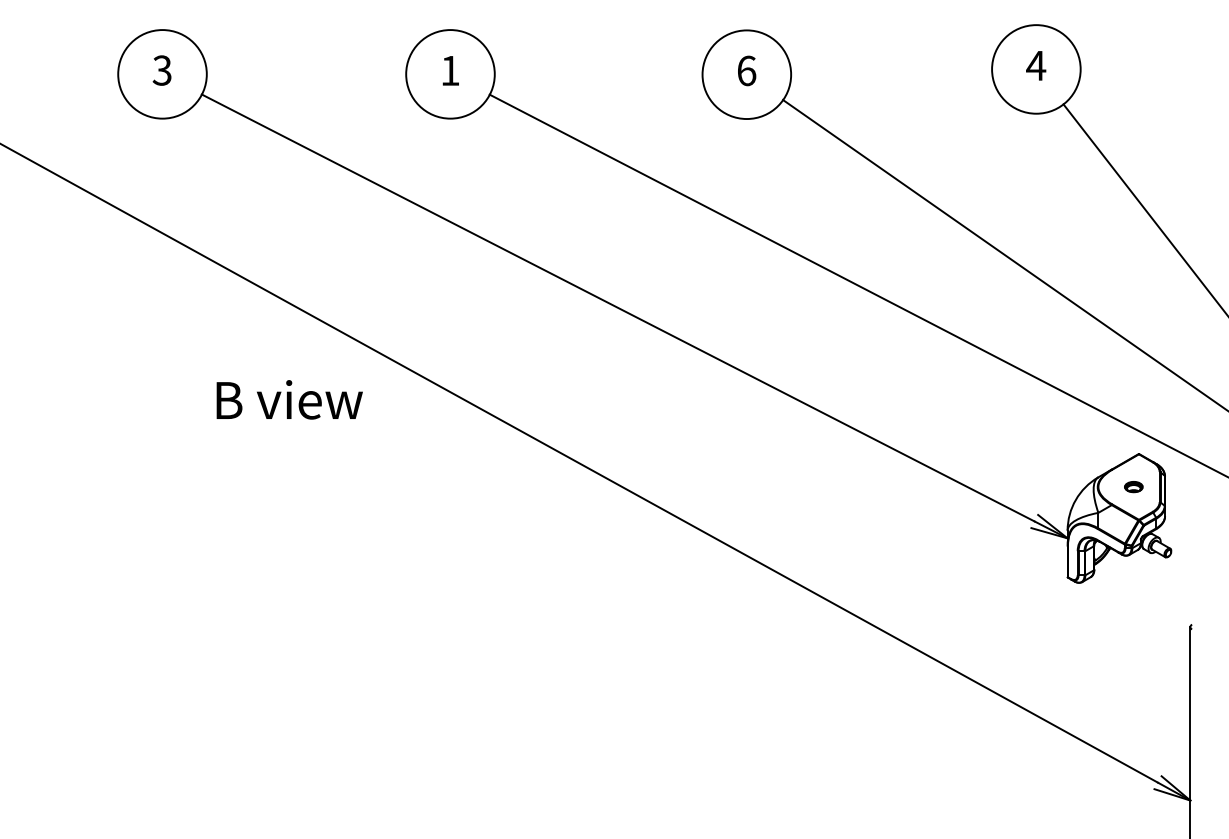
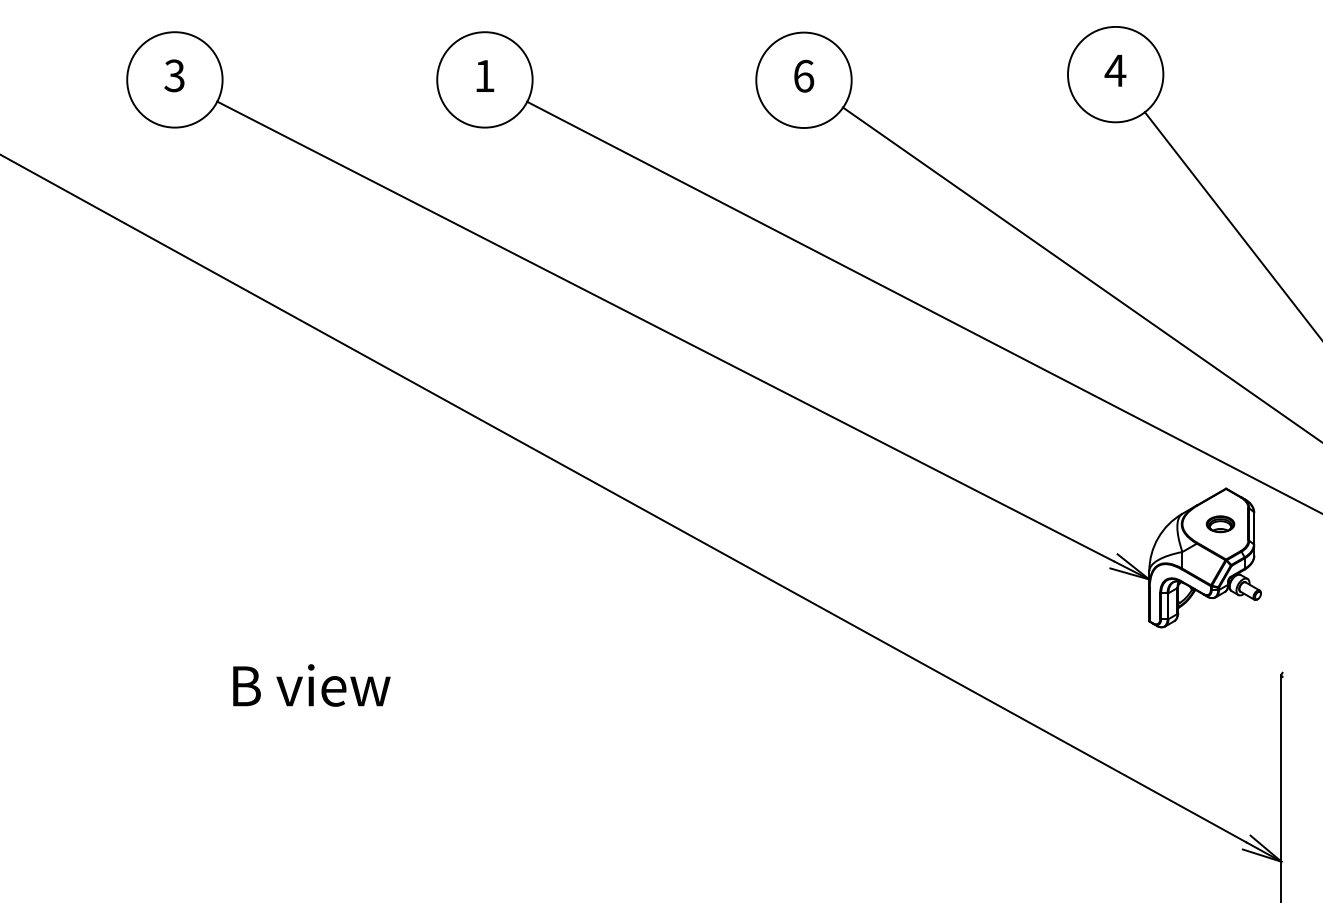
text: (289, 399) -> (311, 685), moved
part: (1133, 486) -> (1220, 523), size x1.43

